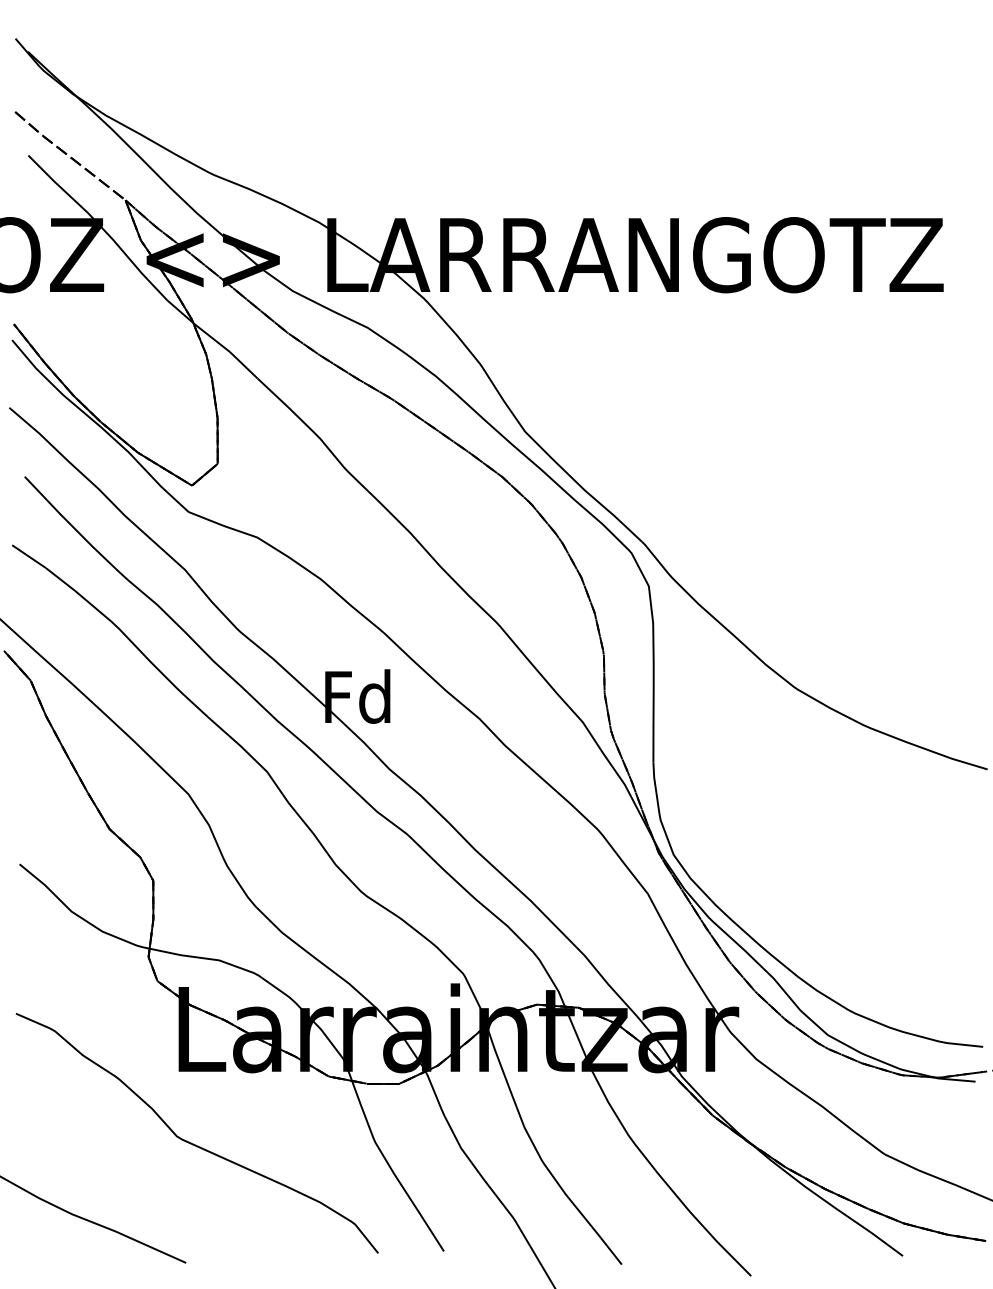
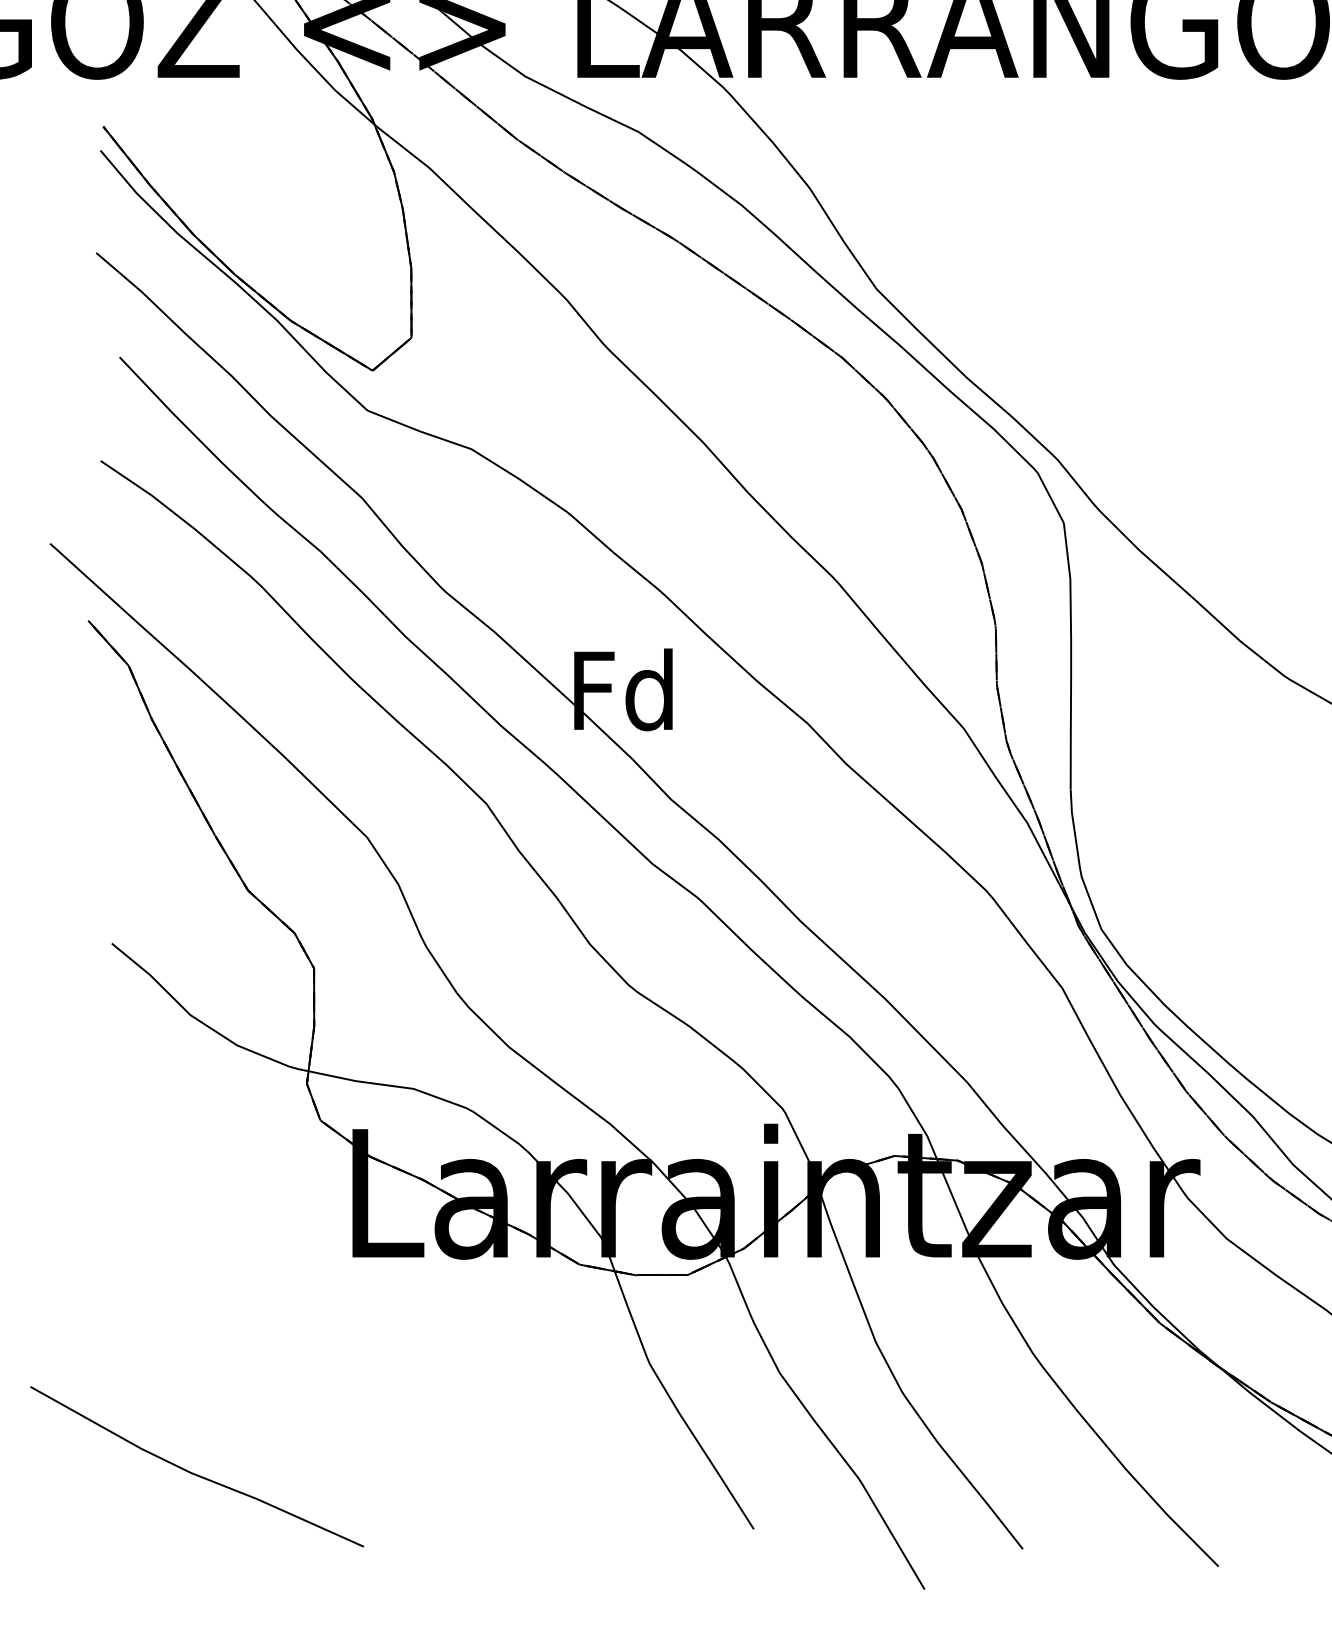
curve: (191, 1142) -> (371, 1364), removed

